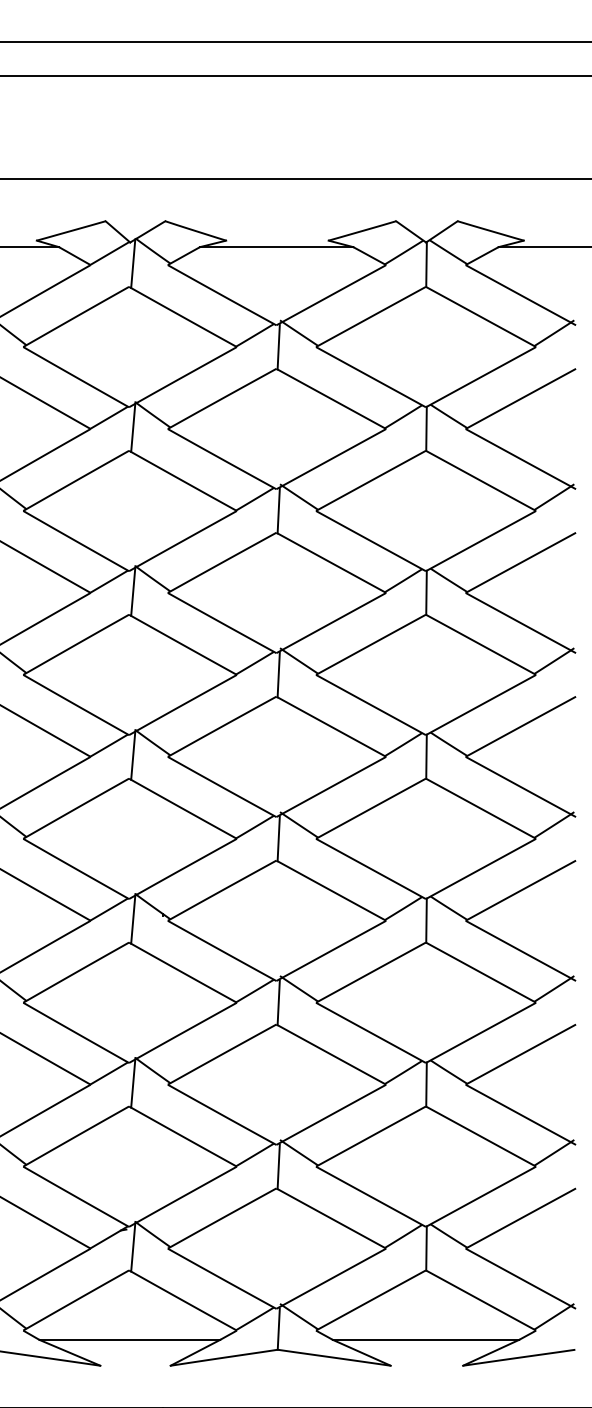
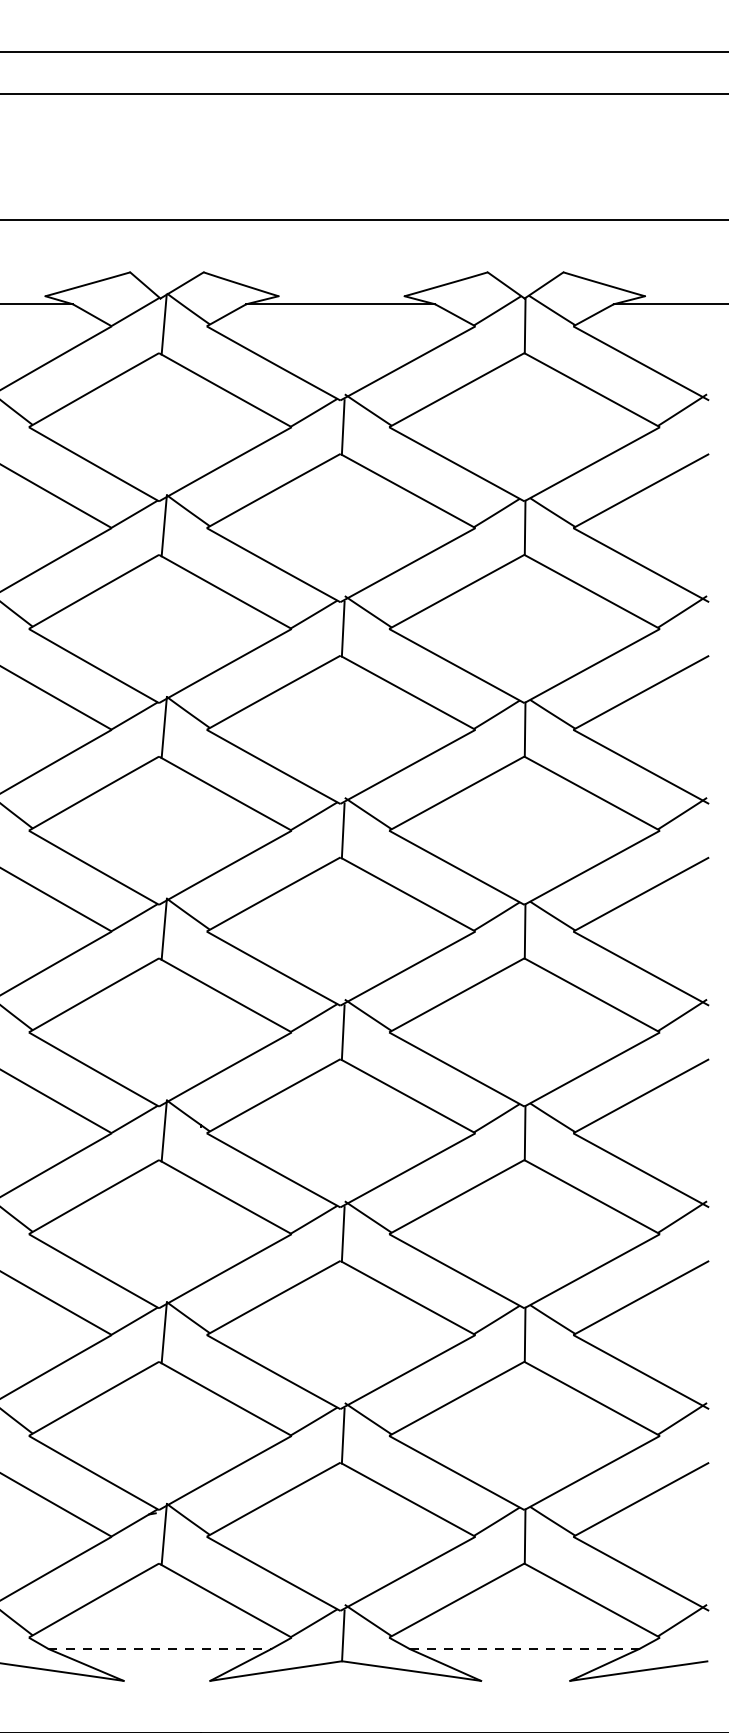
line: (130, 1339) -> (160, 1648), solid -> dashed
line: (426, 1339) -> (525, 1648), solid -> dashed

